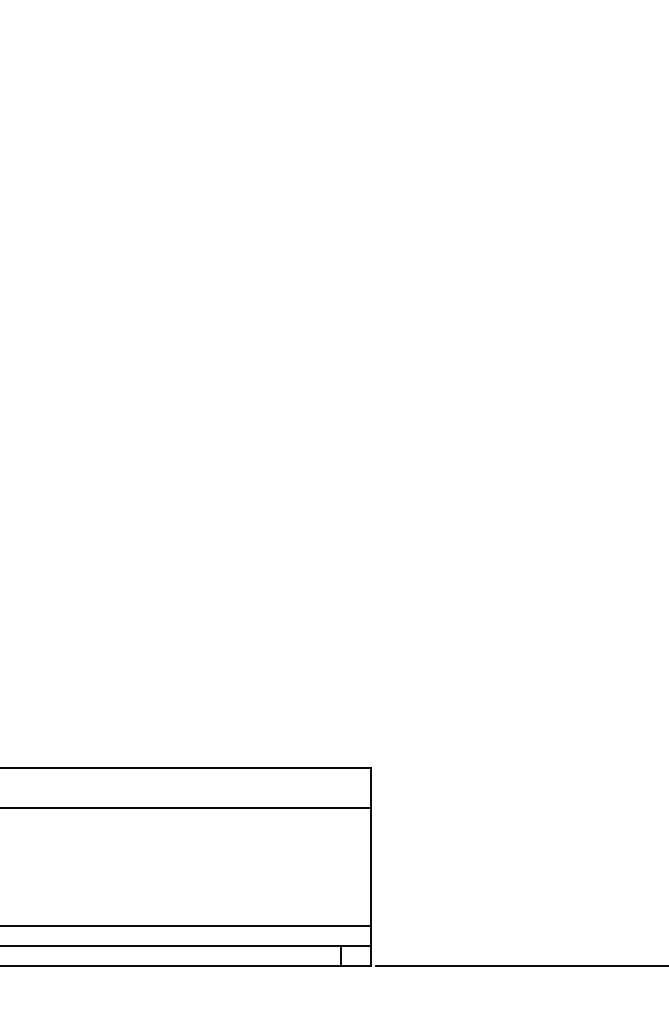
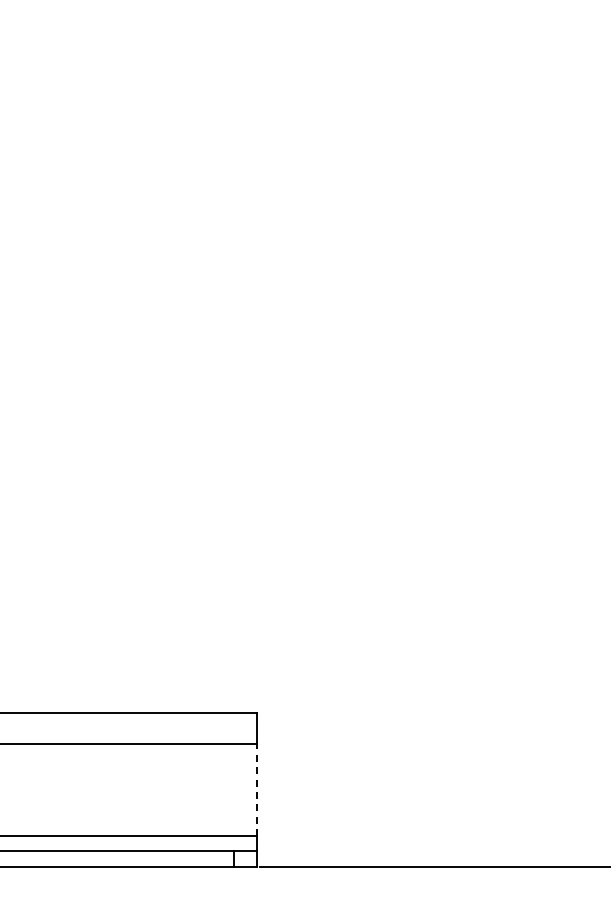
line: (370, 866) -> (256, 789), solid -> dashed

